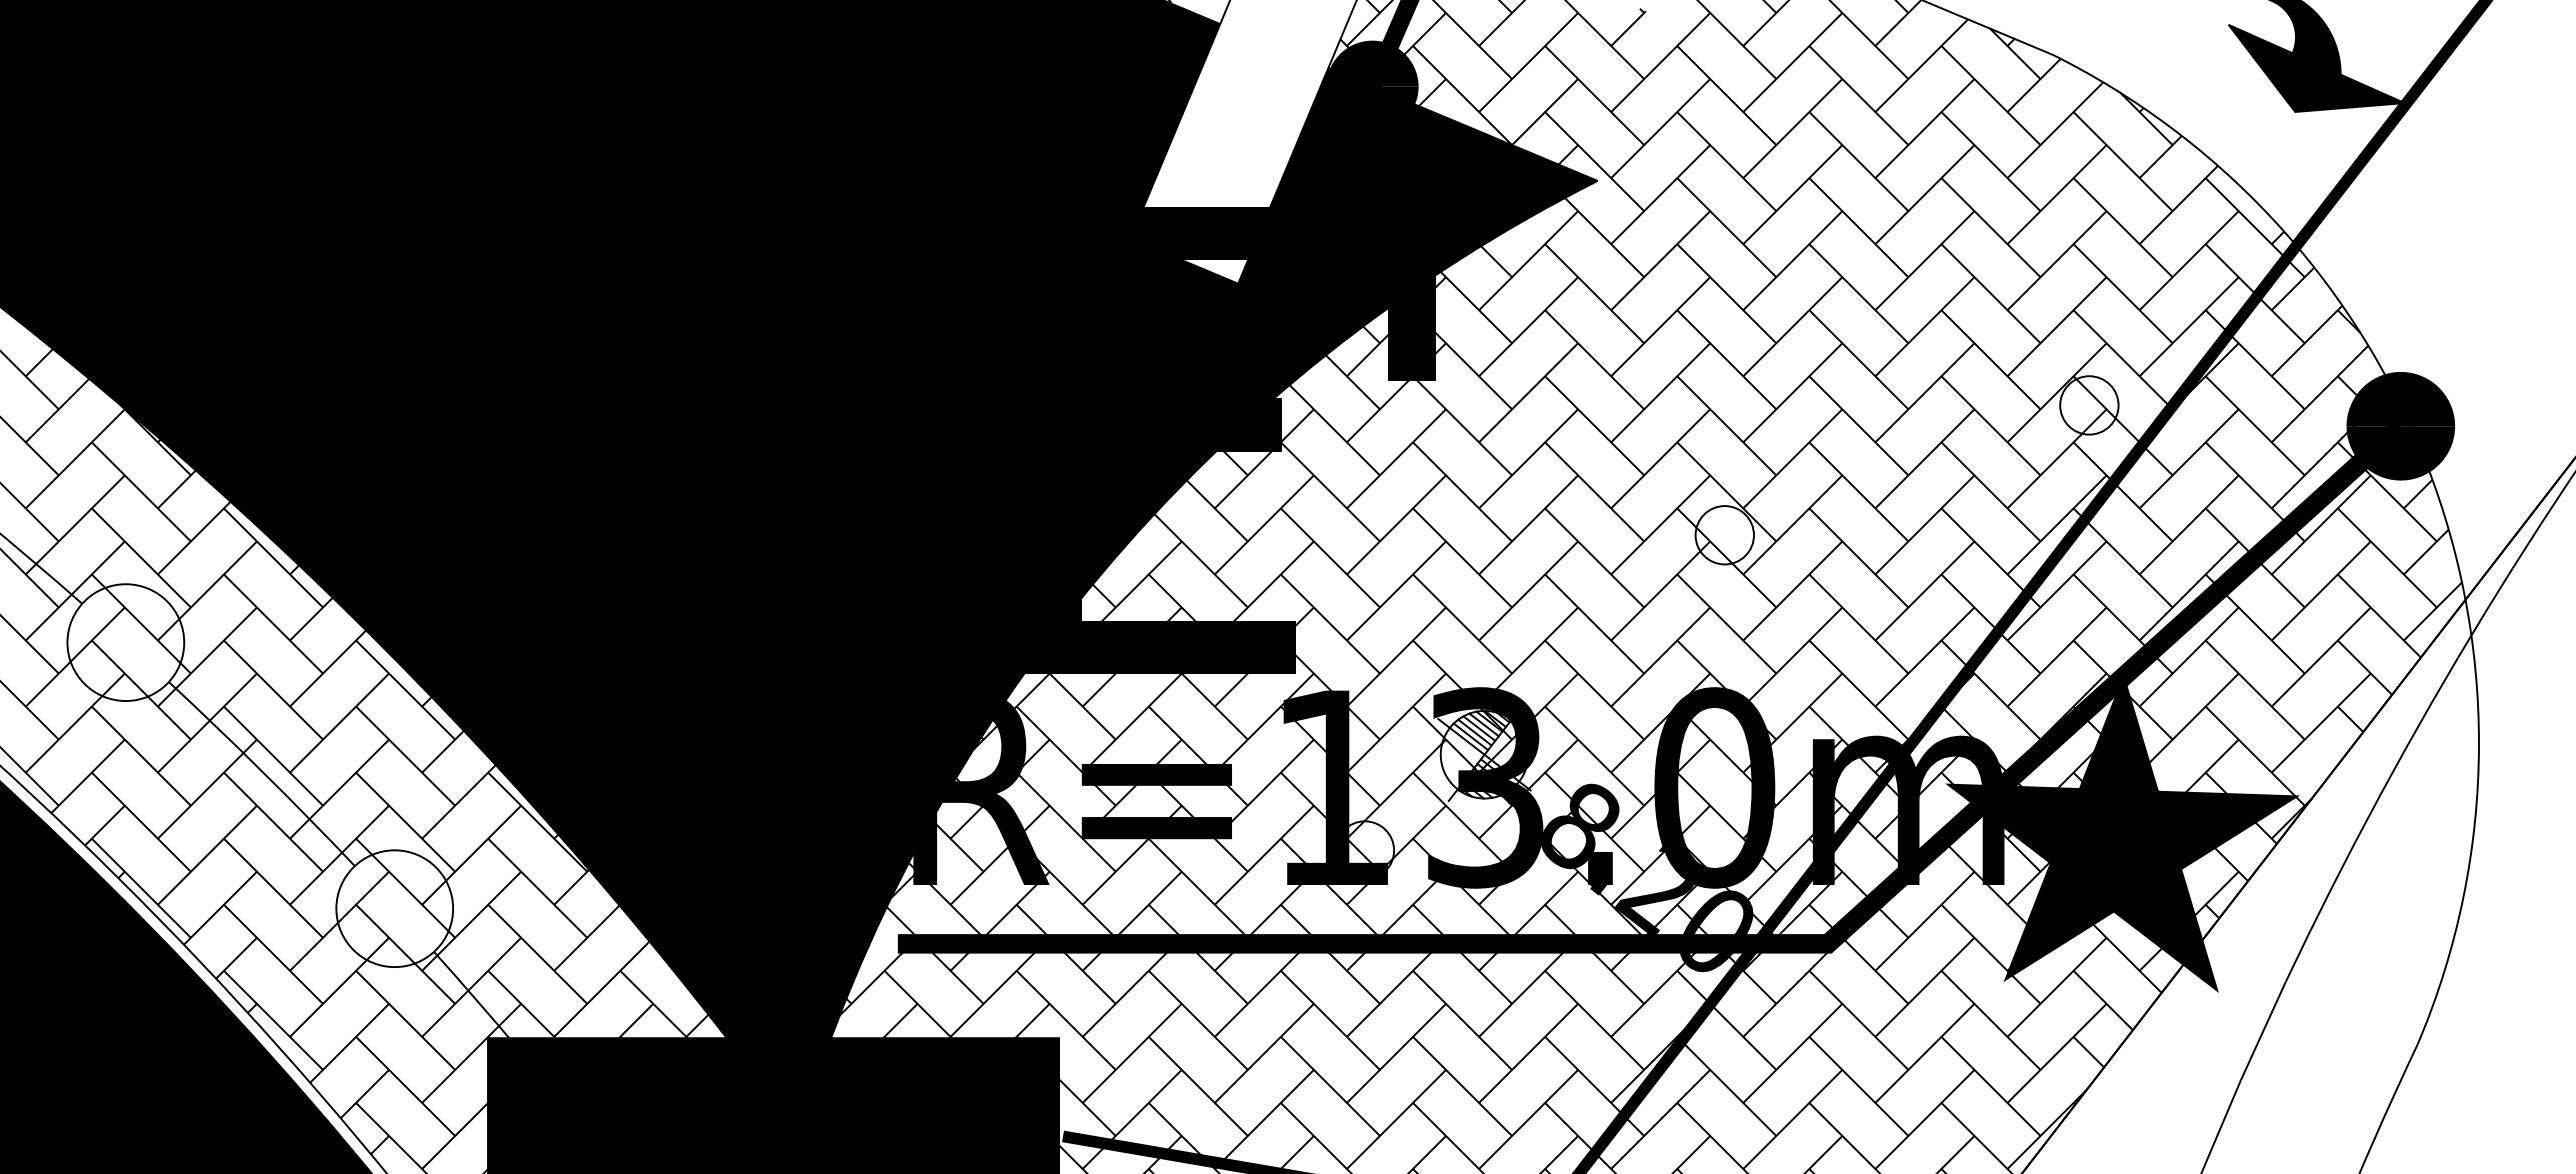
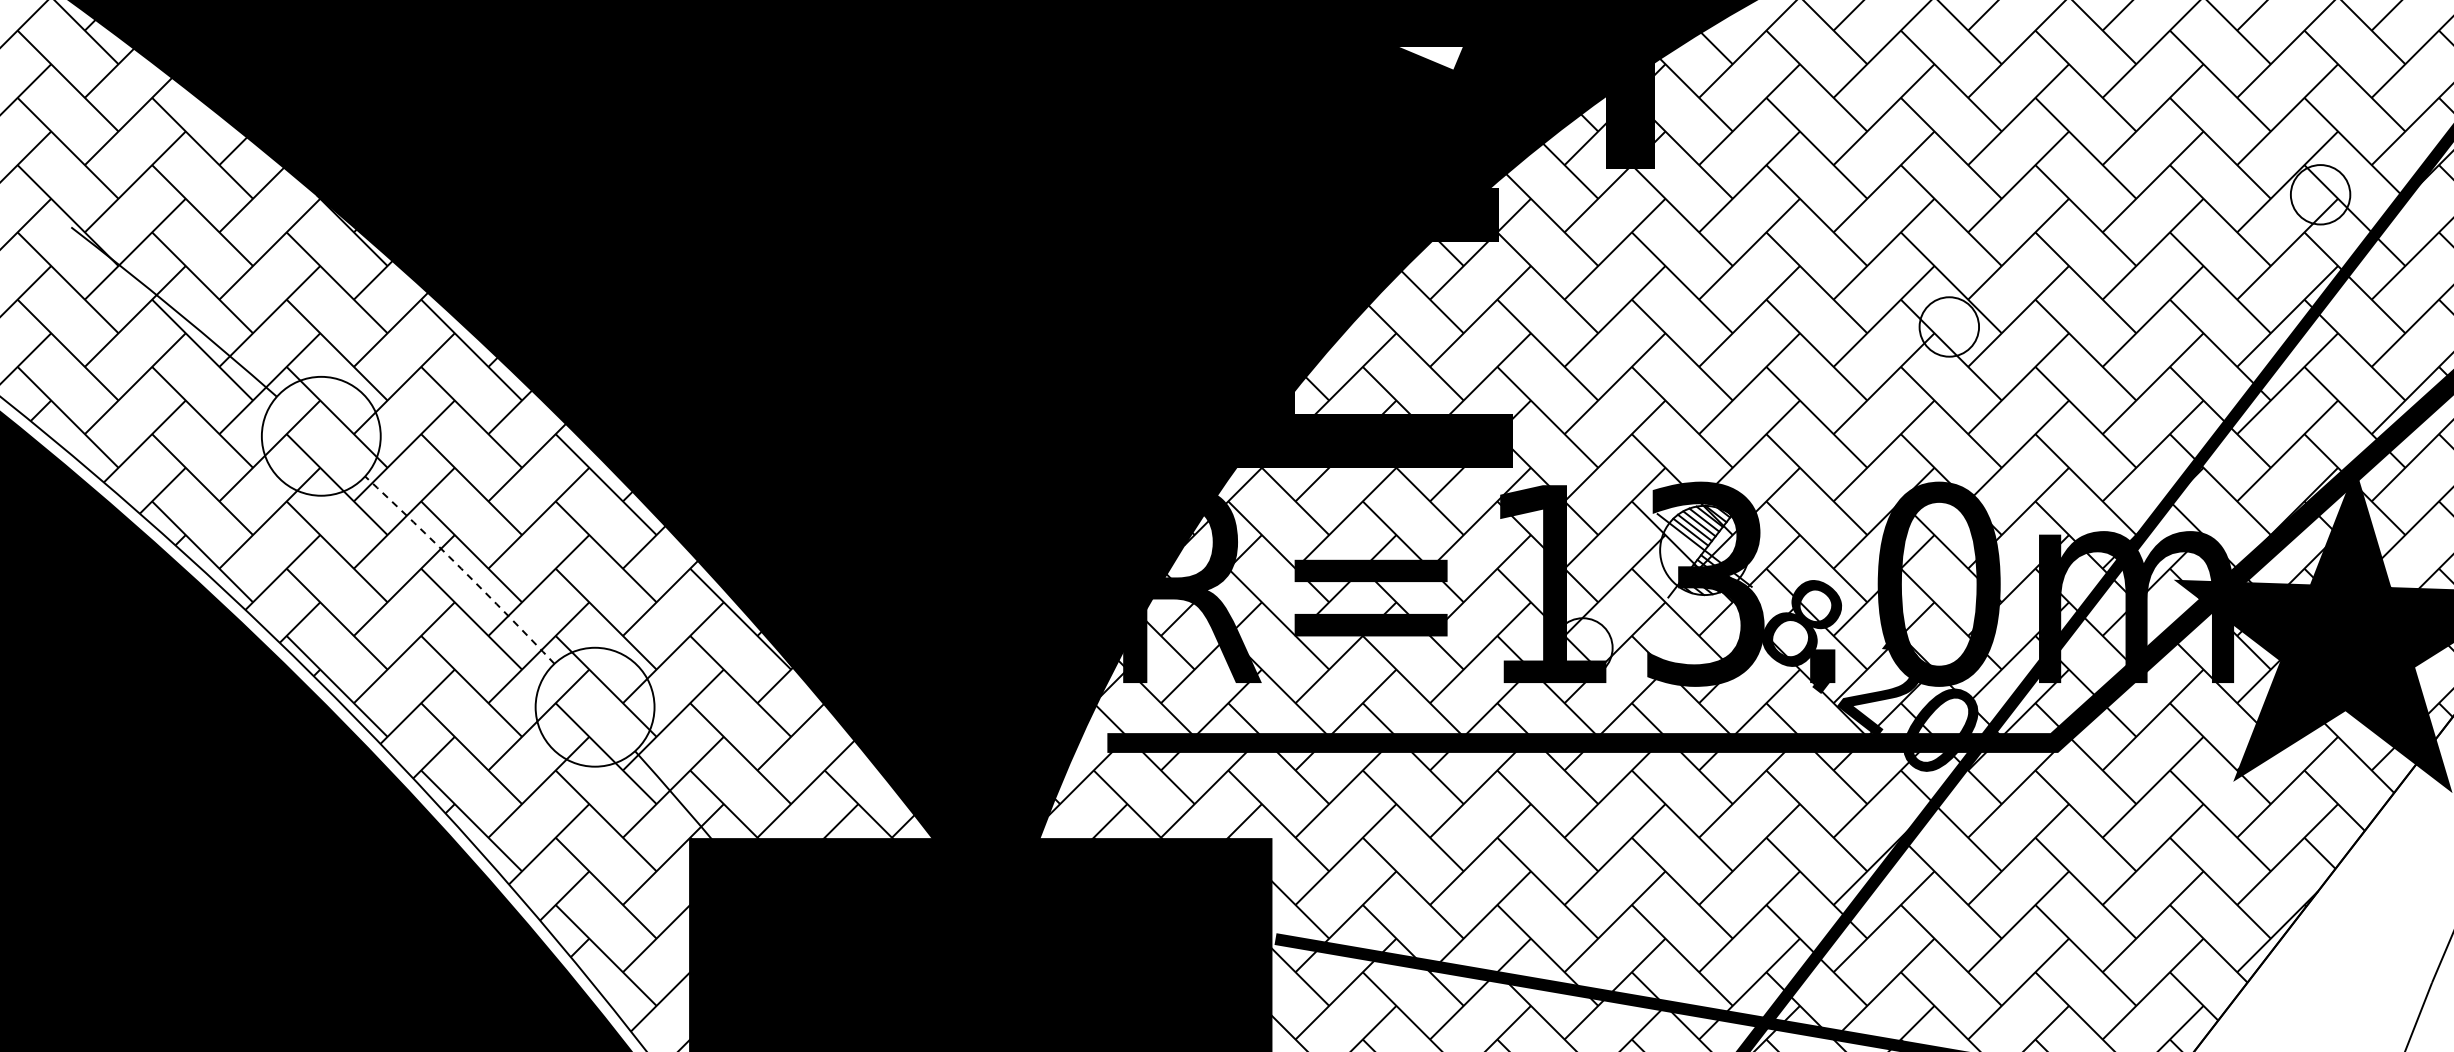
arc: (263, 772) -> (461, 568), solid -> dashed

